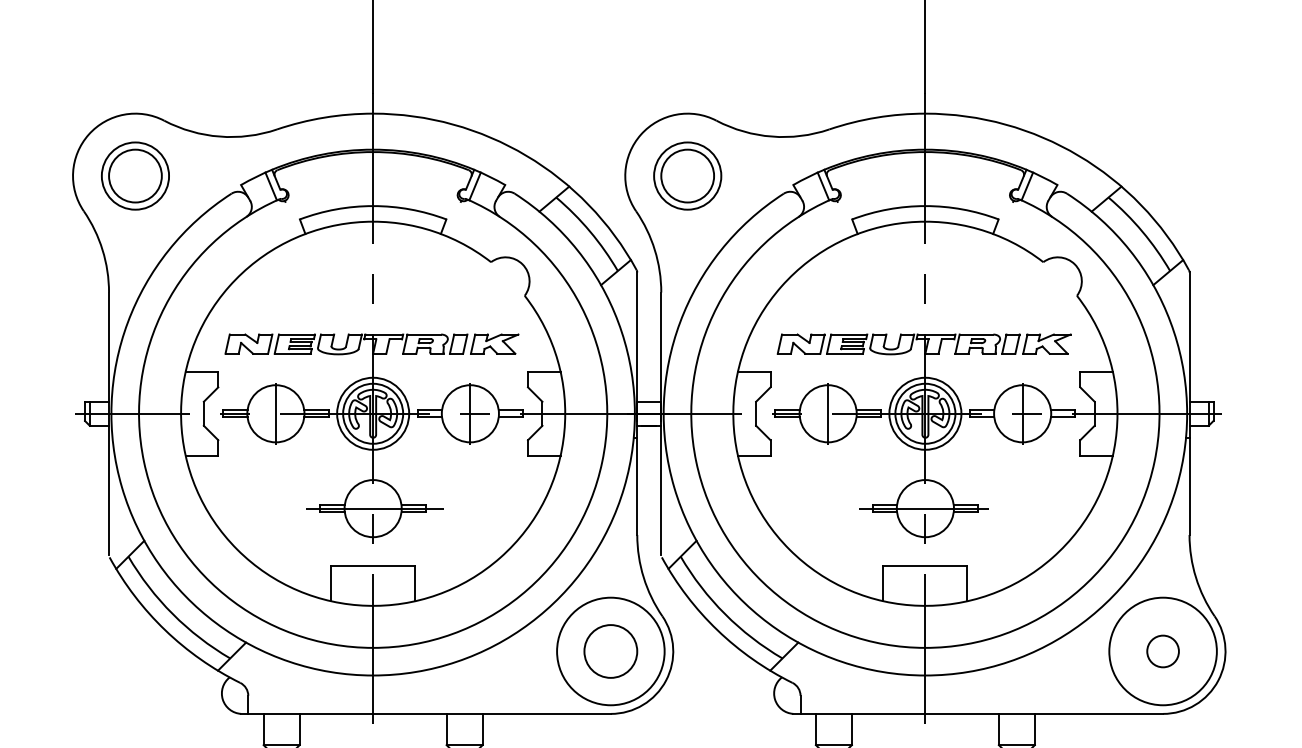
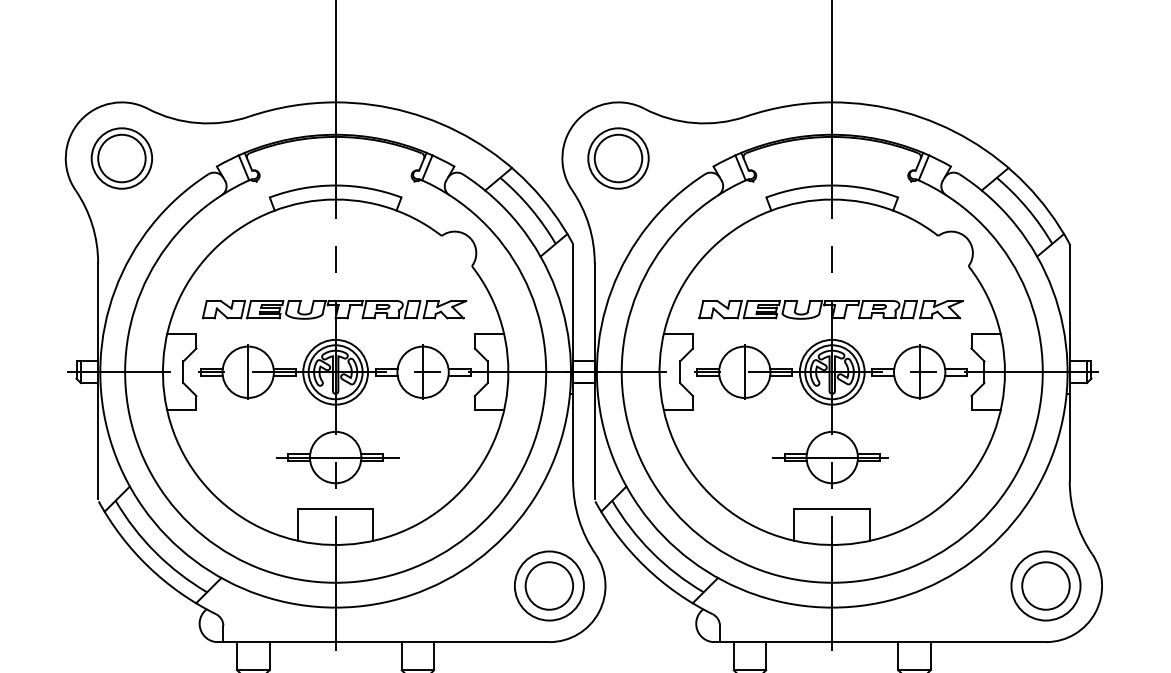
circle: (609, 650) -> (548, 585), size x0.71
circle: (1162, 650) -> (1045, 585), size x0.71
circle: (1162, 650) -> (1045, 585), size x1.67

